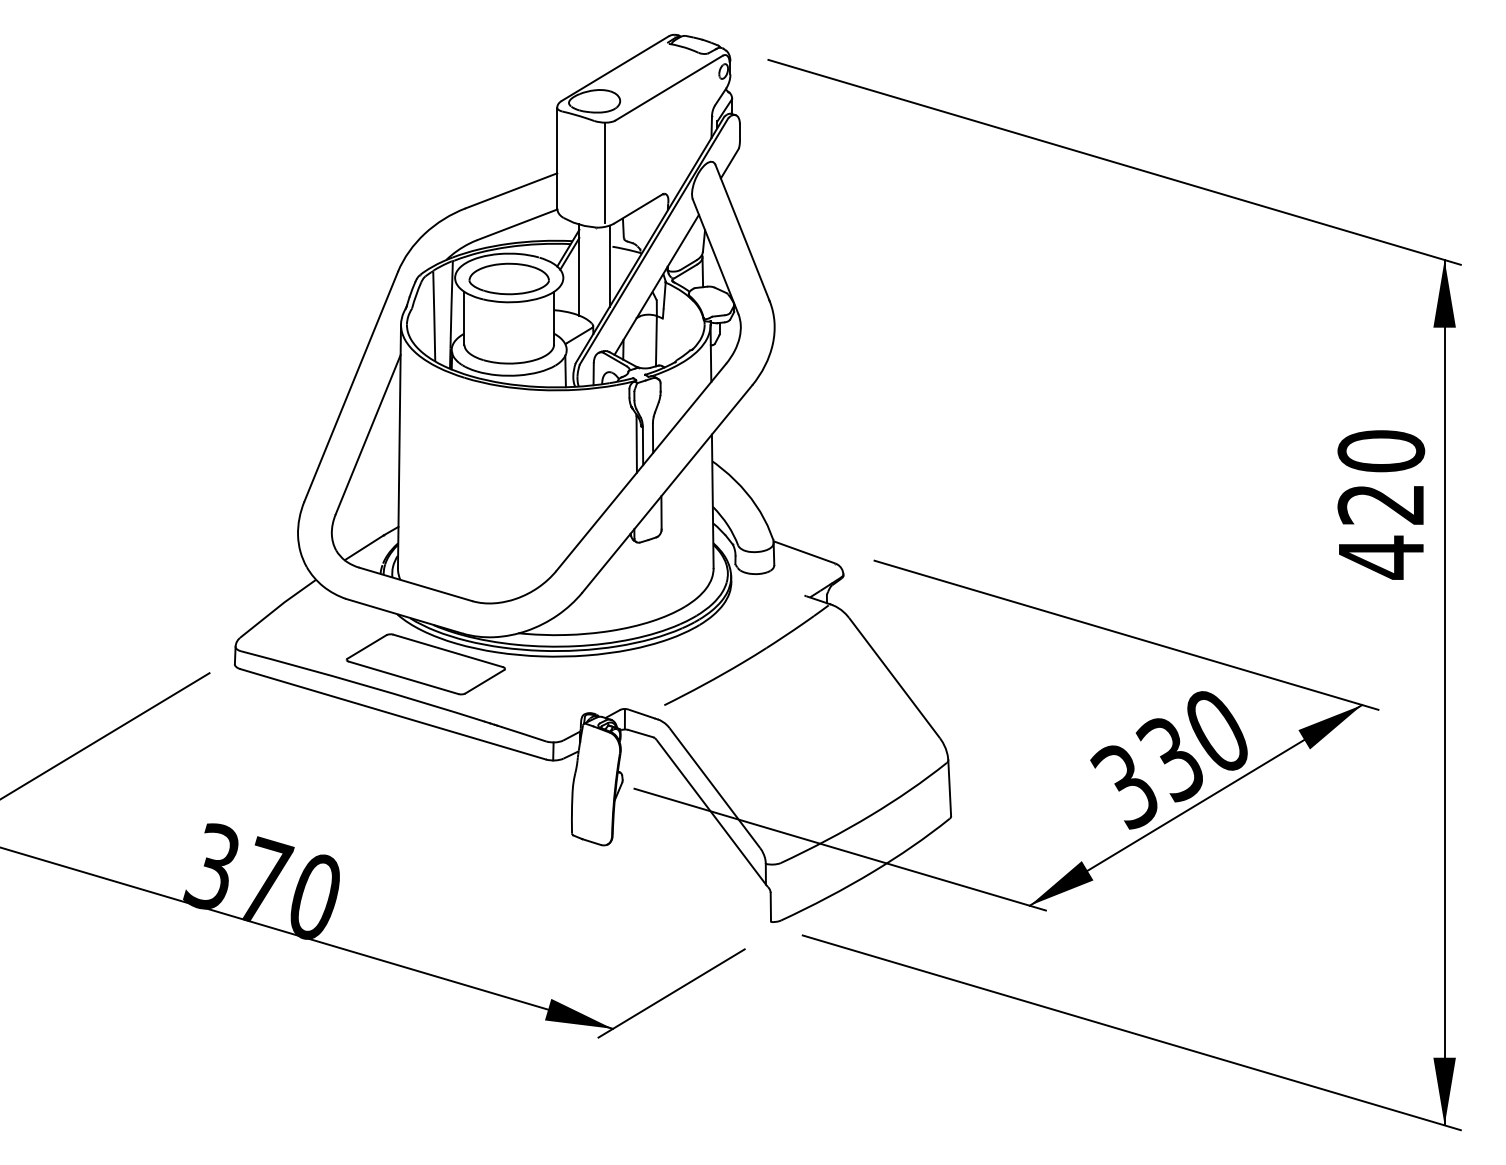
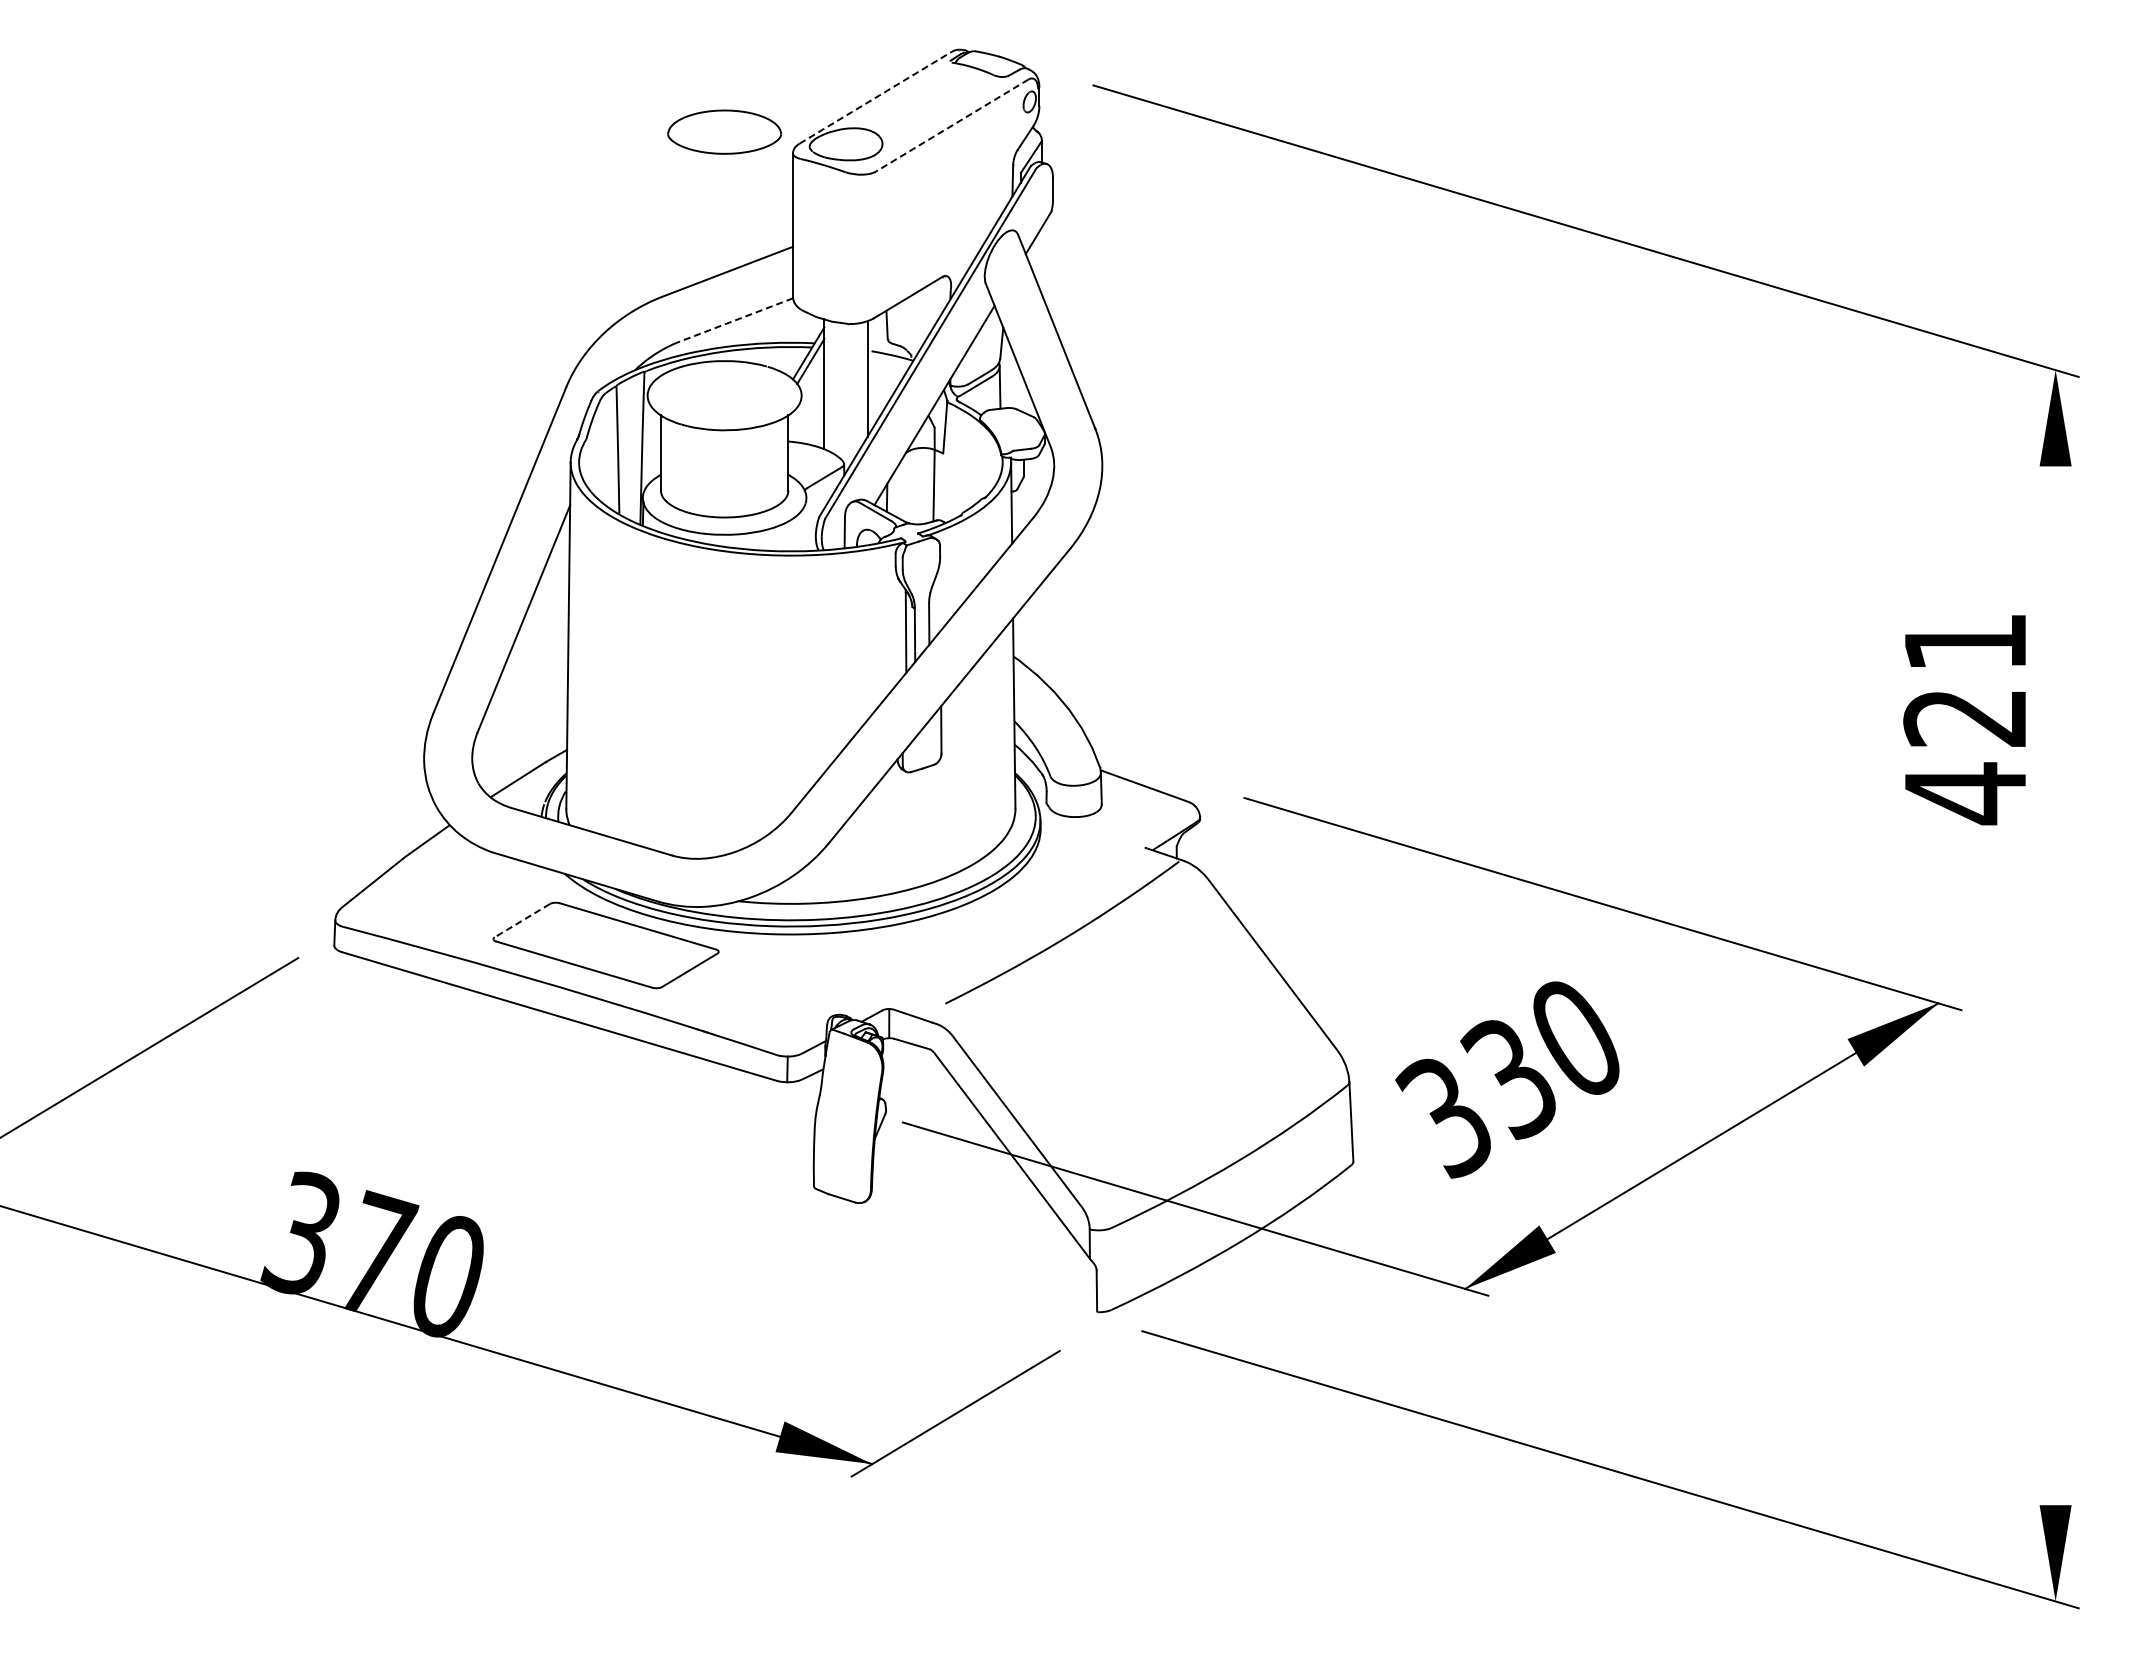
line: (615, 68) -> (875, 97), solid -> dashed
line: (669, 88) -> (952, 125), solid -> dashed
line: (605, 172) -> (861, 245), removed
line: (517, 224) -> (736, 319), solid -> dashed
part: (509, 278) -> (724, 131), moved
line: (565, 371) -> (804, 528), removed
text: (1381, 451) -> (1965, 642), 420 -> 421
line: (366, 646) -> (521, 920), solid -> dashed
line: (1444, 692) -> (2055, 985), removed
text: (1169, 759) -> (1507, 1079), moved

